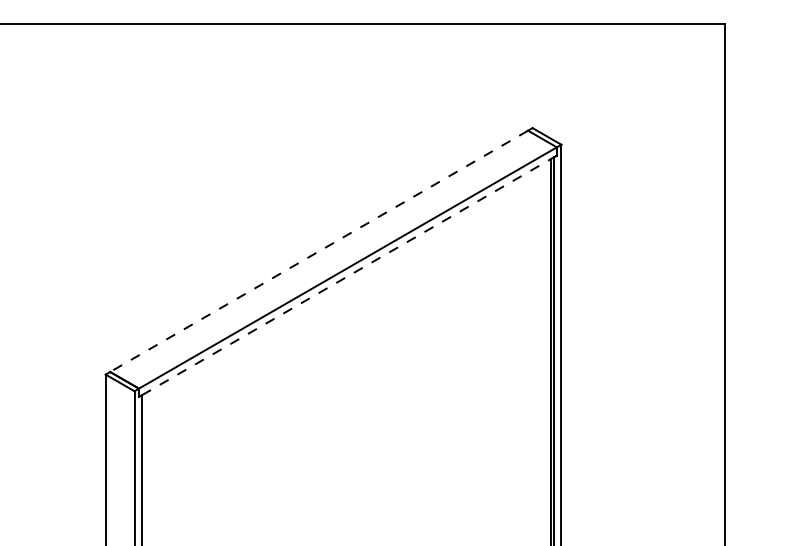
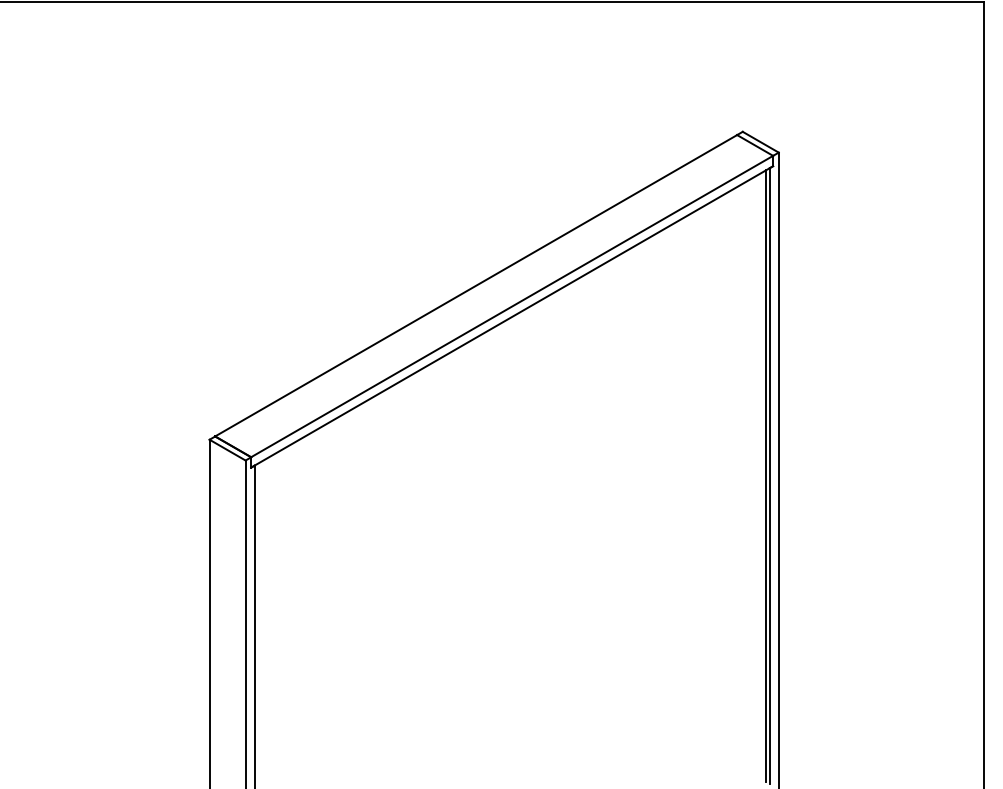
line: (318, 251) -> (475, 286), dashed -> solid
line: (347, 276) -> (511, 317), dashed -> solid

